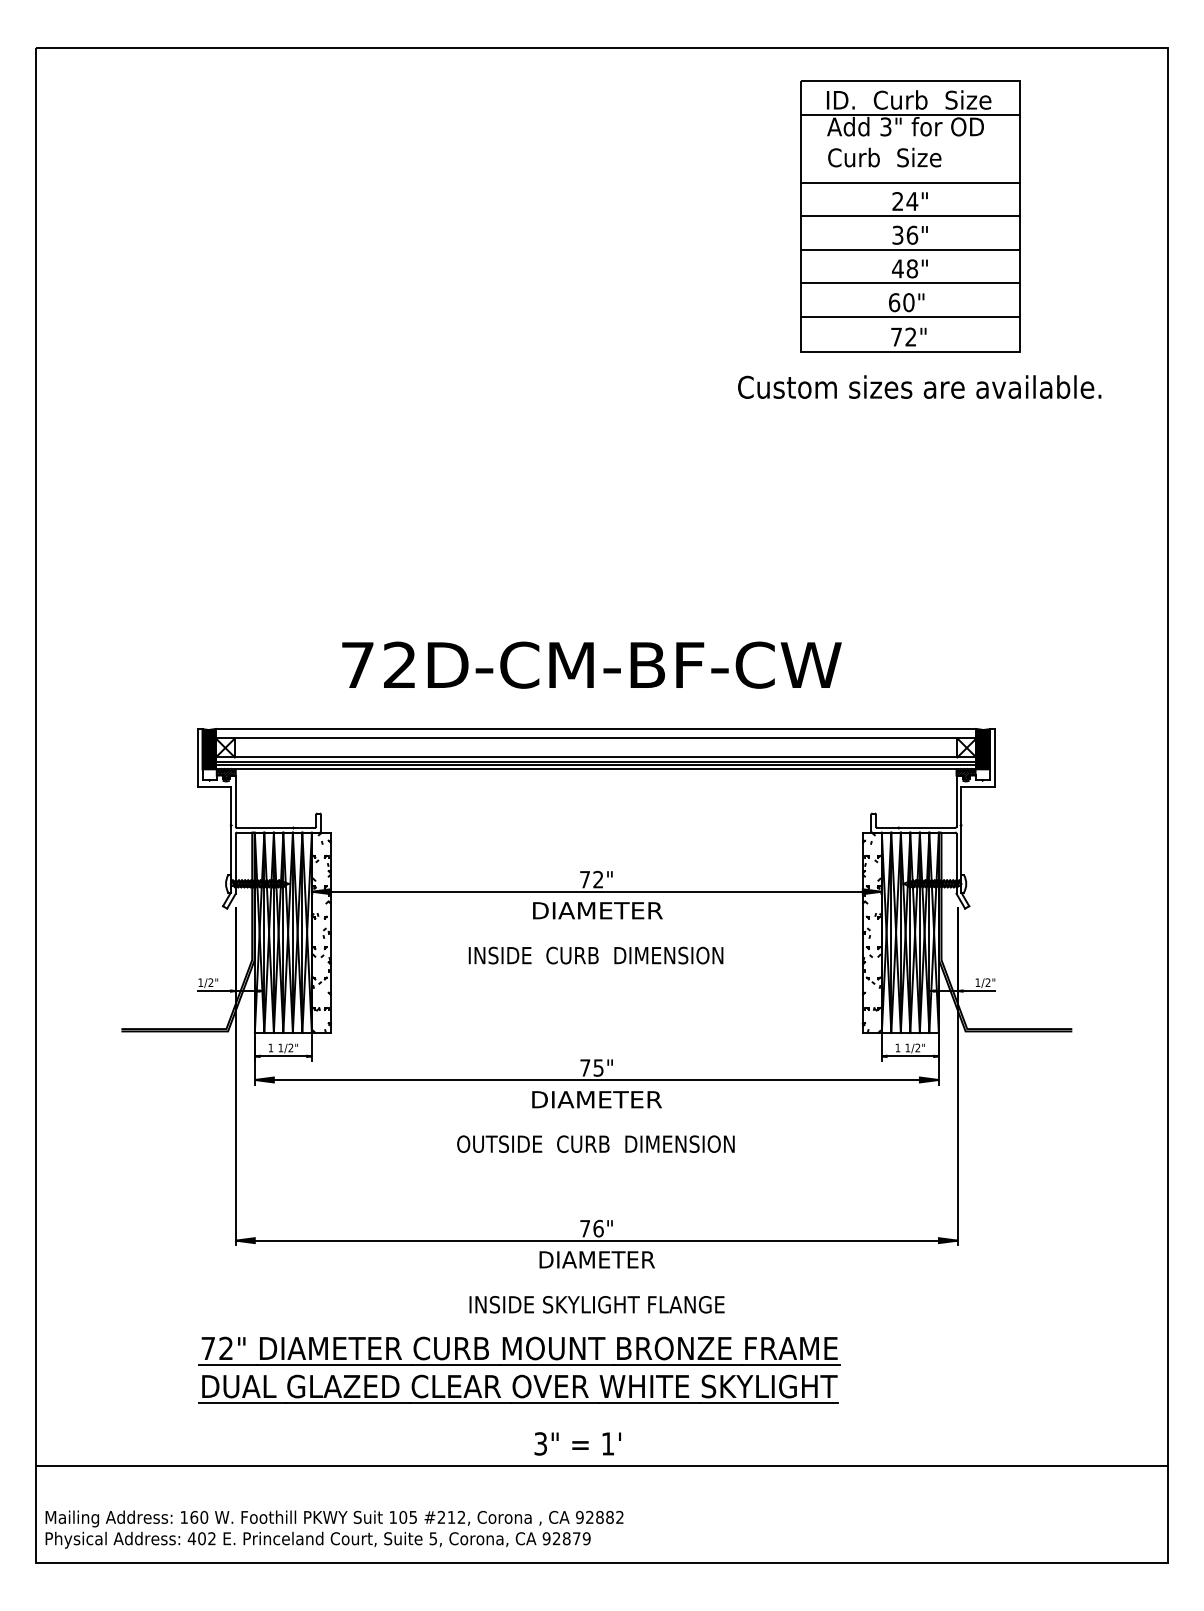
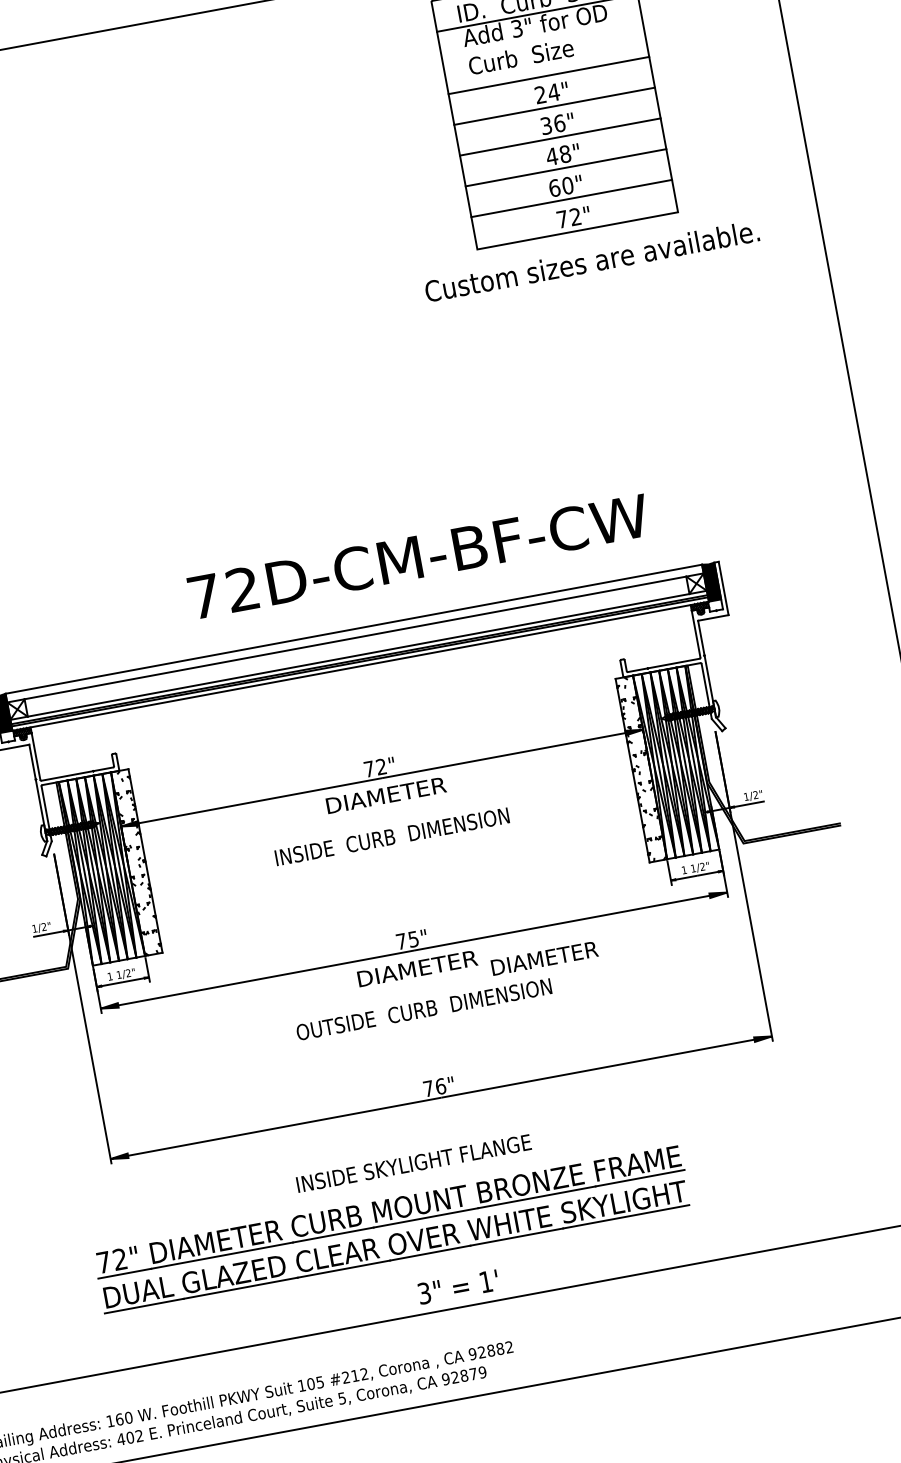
text: (591, 664) -> (418, 556), moved
text: (596, 1259) -> (543, 958), moved
text: (596, 1304) -> (413, 1163), moved

